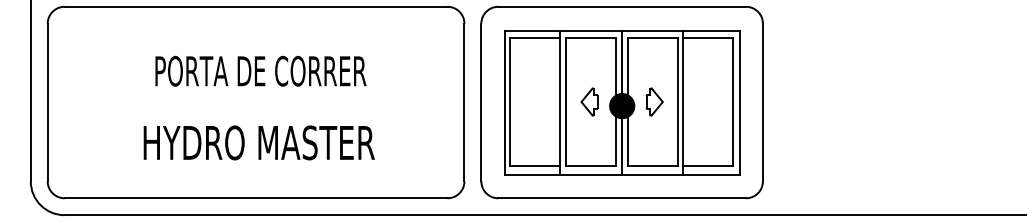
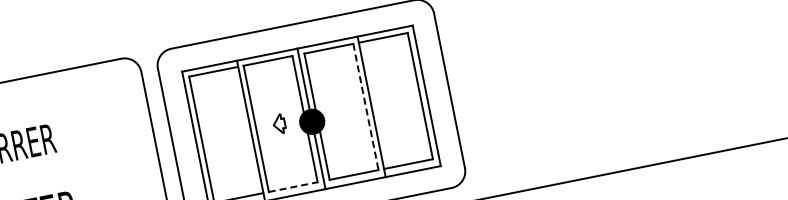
part: (589, 101) -> (279, 123), size x0.7
part: (654, 101) -> (342, 111), removed
line: (677, 102) -> (365, 107), solid -> dashed
line: (590, 166) -> (292, 187), solid -> dashed

